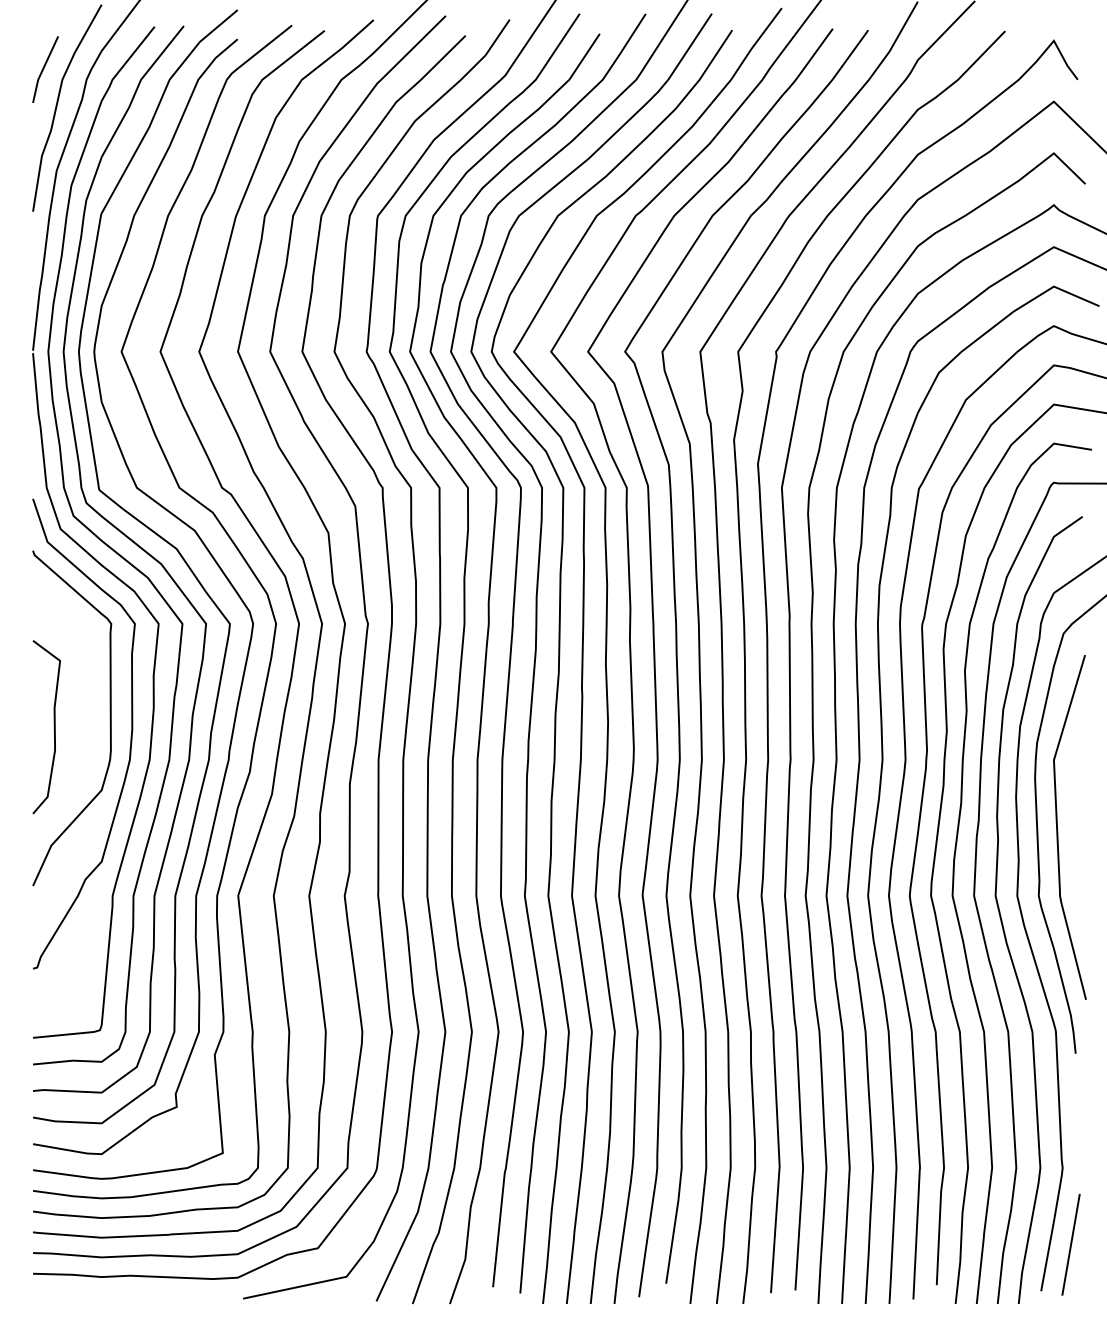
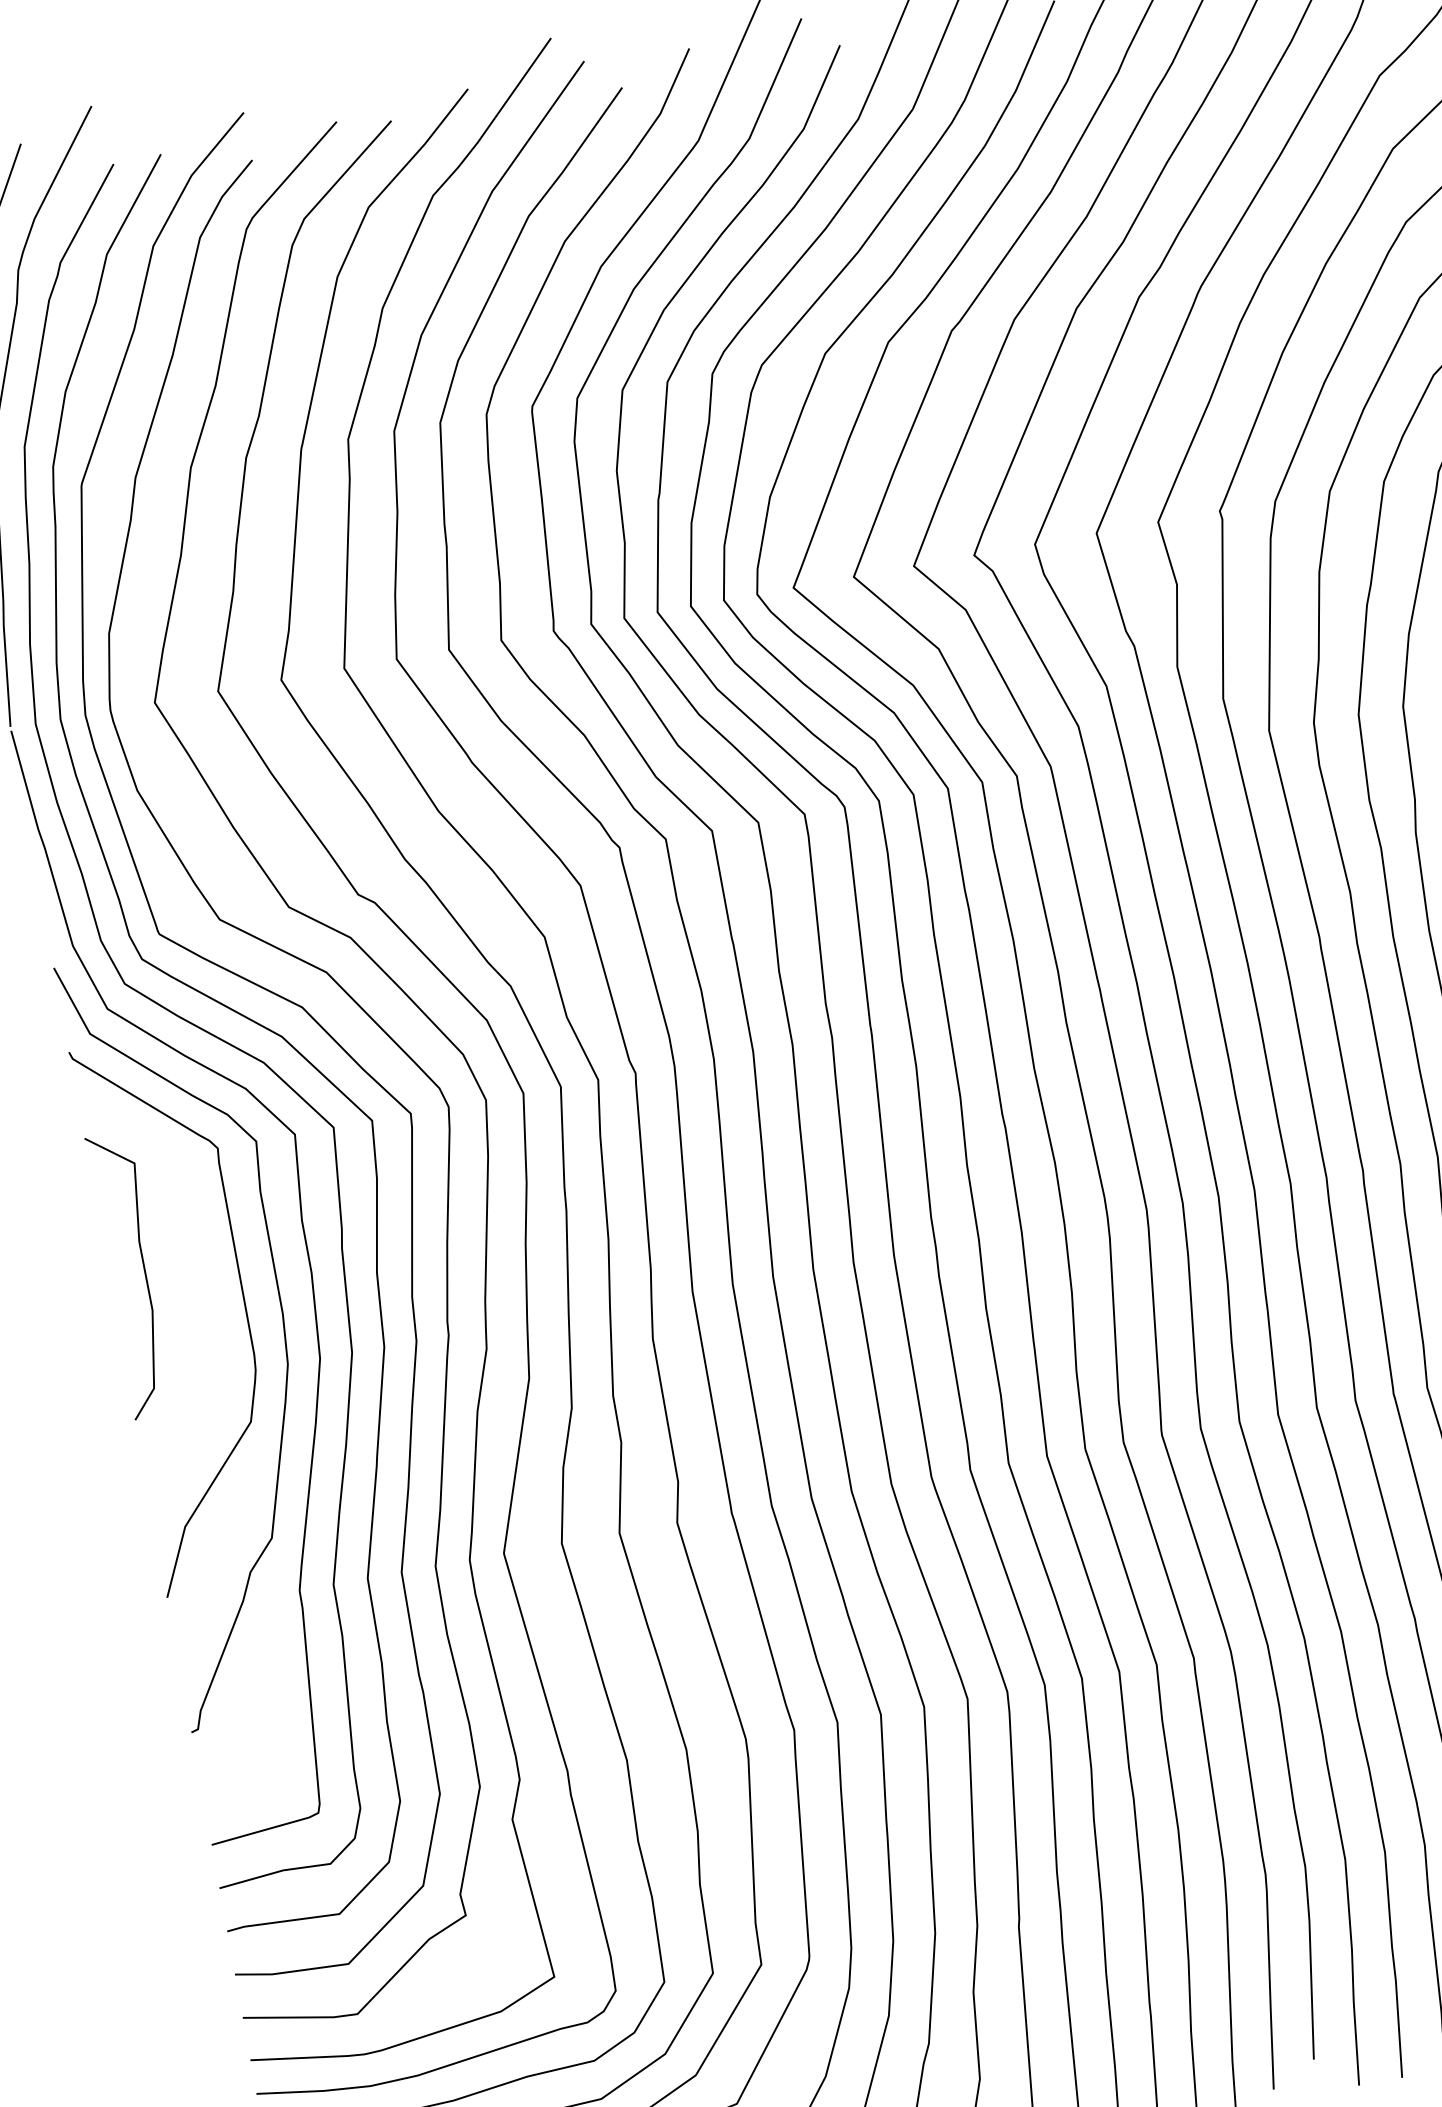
curve: (53, 727) -> (143, 1273), moved

